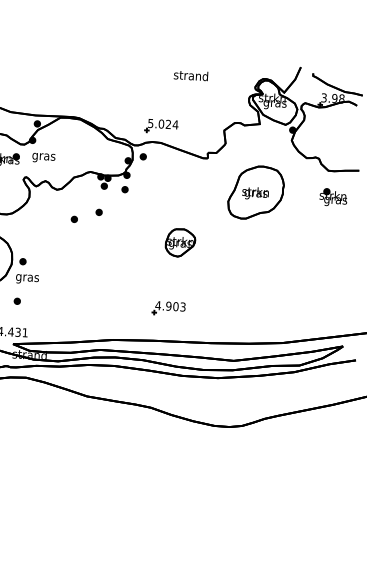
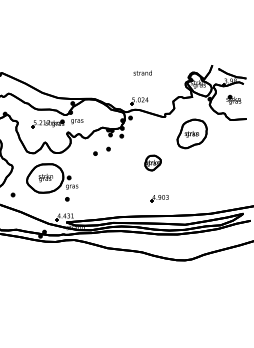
text: (190, 74) -> (142, 72), moved
part: (332, 196) -> (233, 99), moved
part: (168, 308) -> (159, 198), moved

